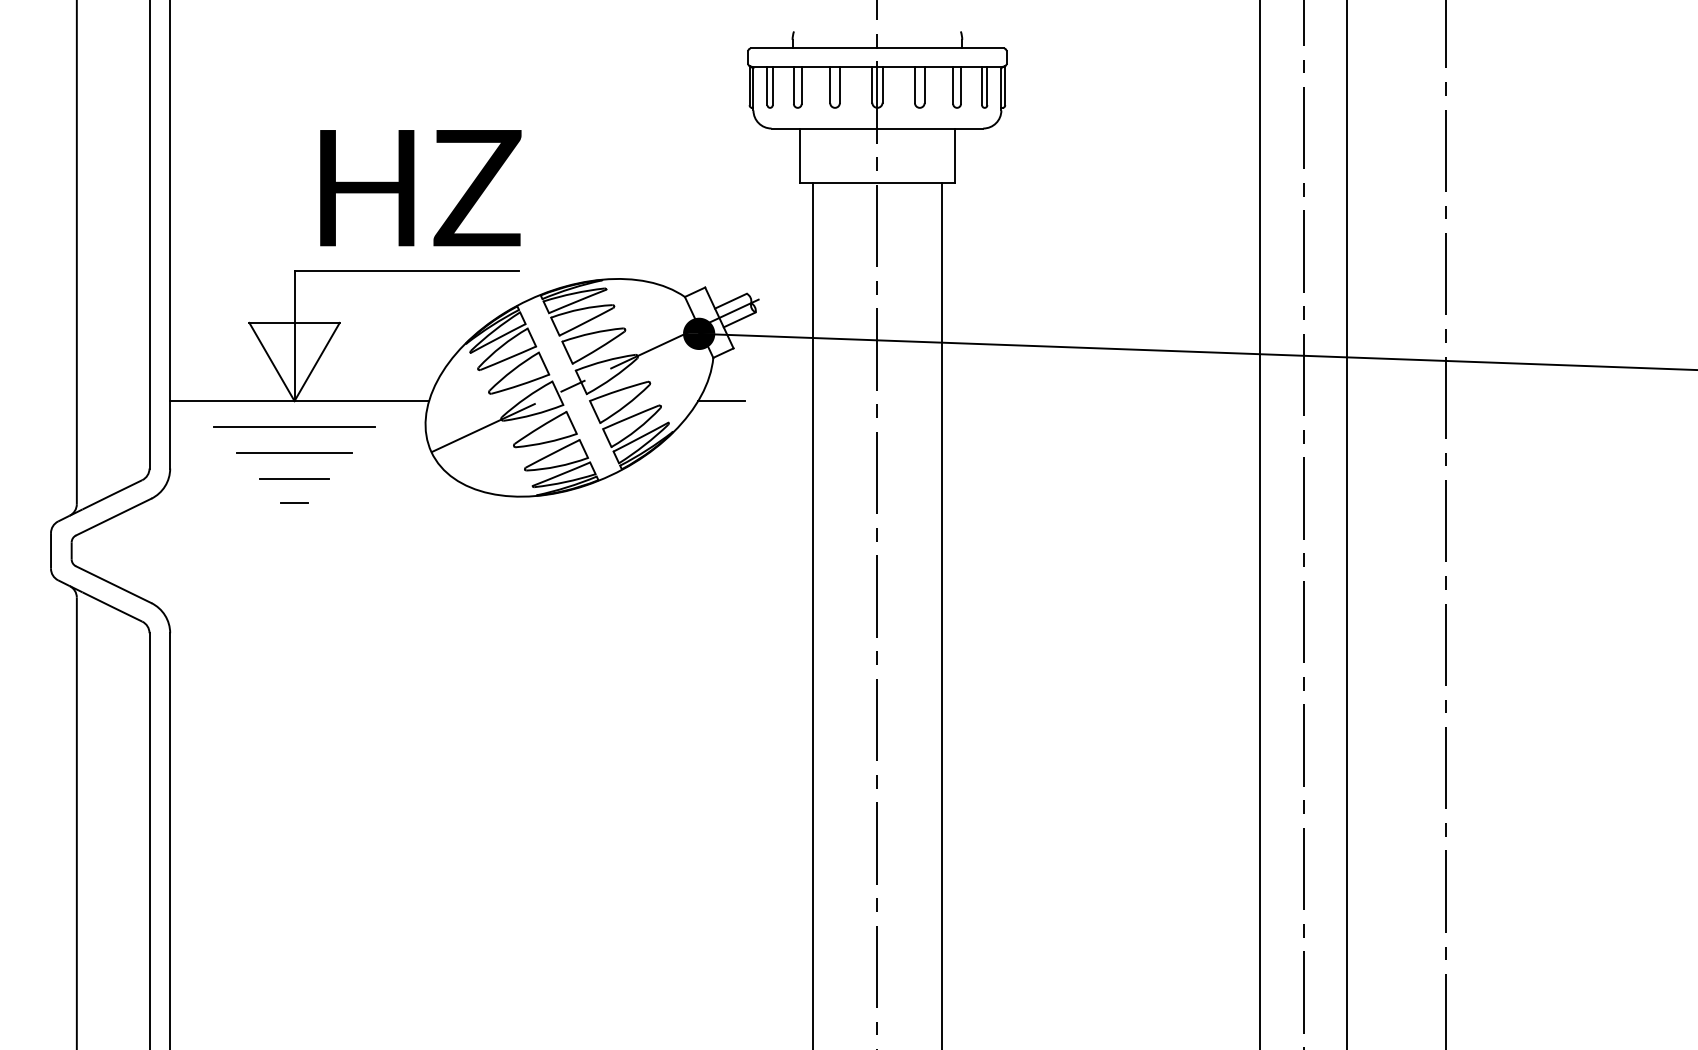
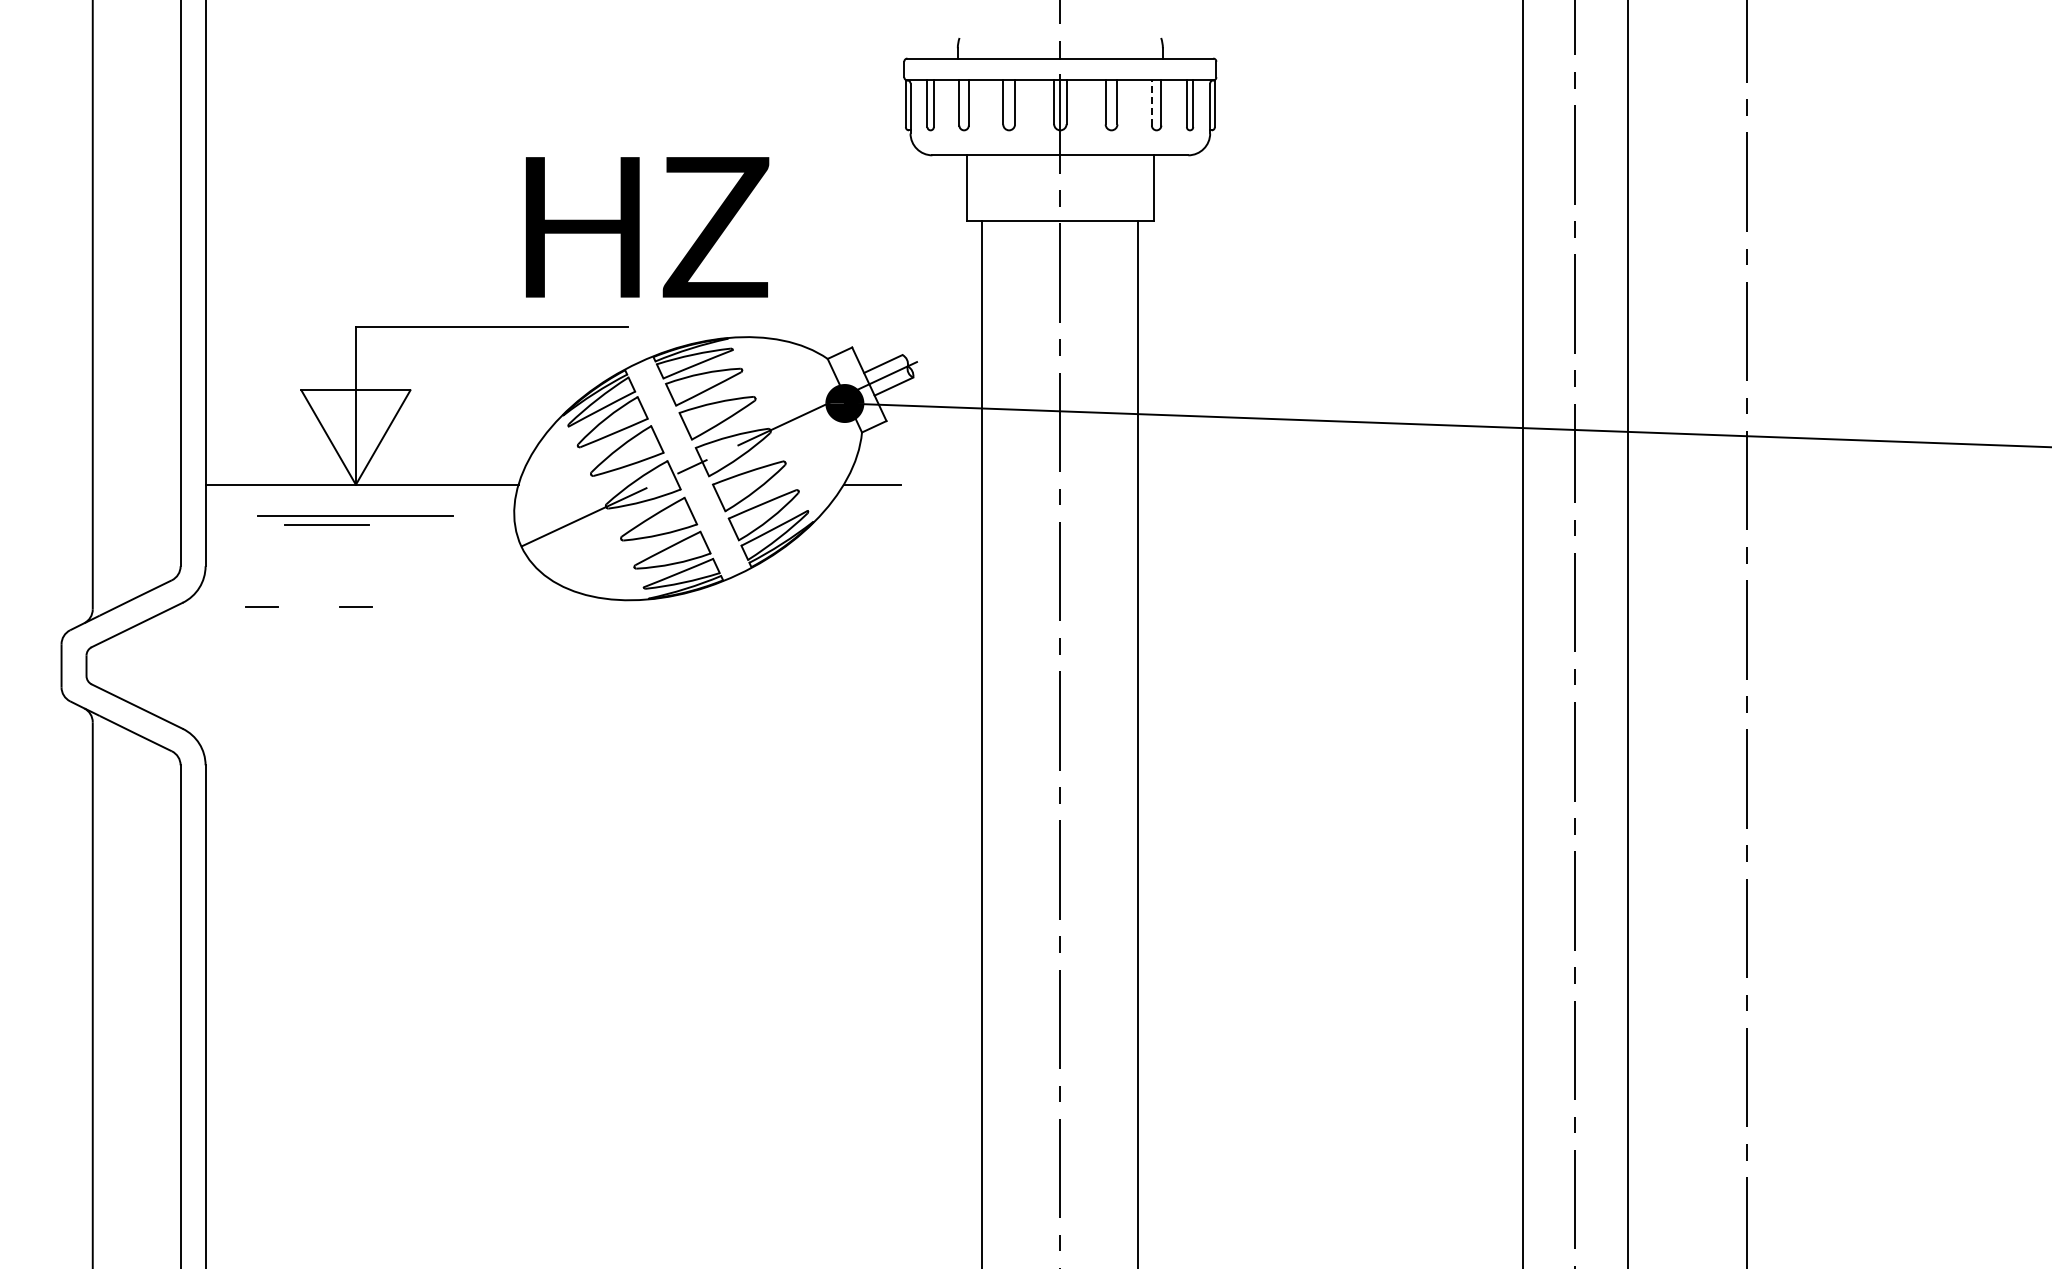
line: (952, 85) -> (1151, 103), solid -> dashed
text: (420, 188) -> (647, 227), moved
line: (294, 453) -> (355, 547), removed
line: (294, 477) -> (326, 524), moved
line: (216, 501) -> (261, 606), added

